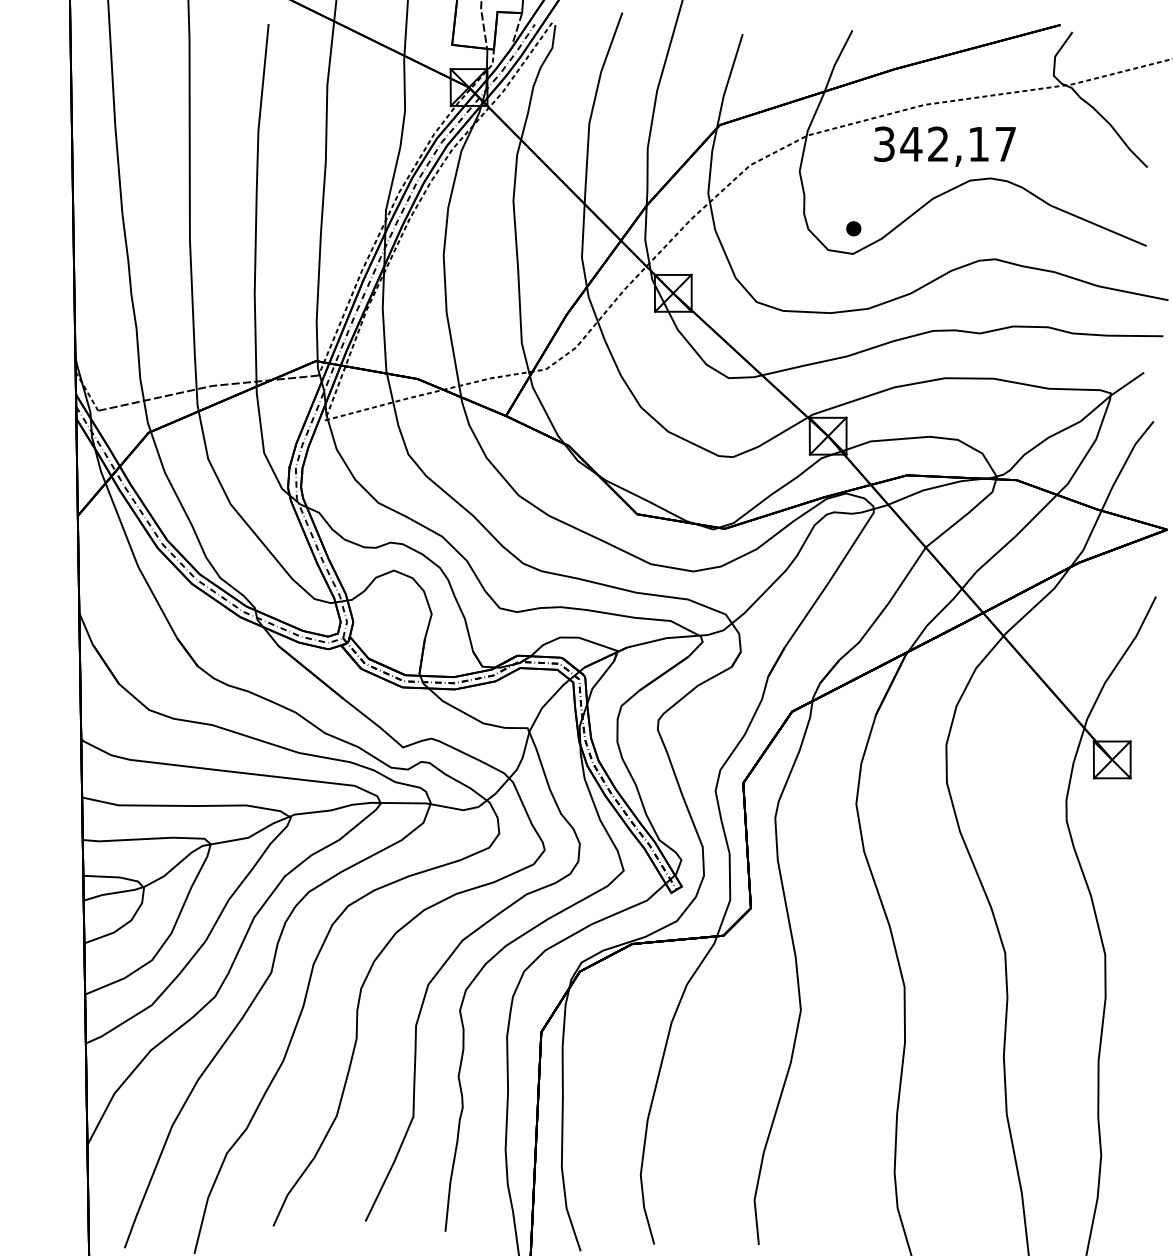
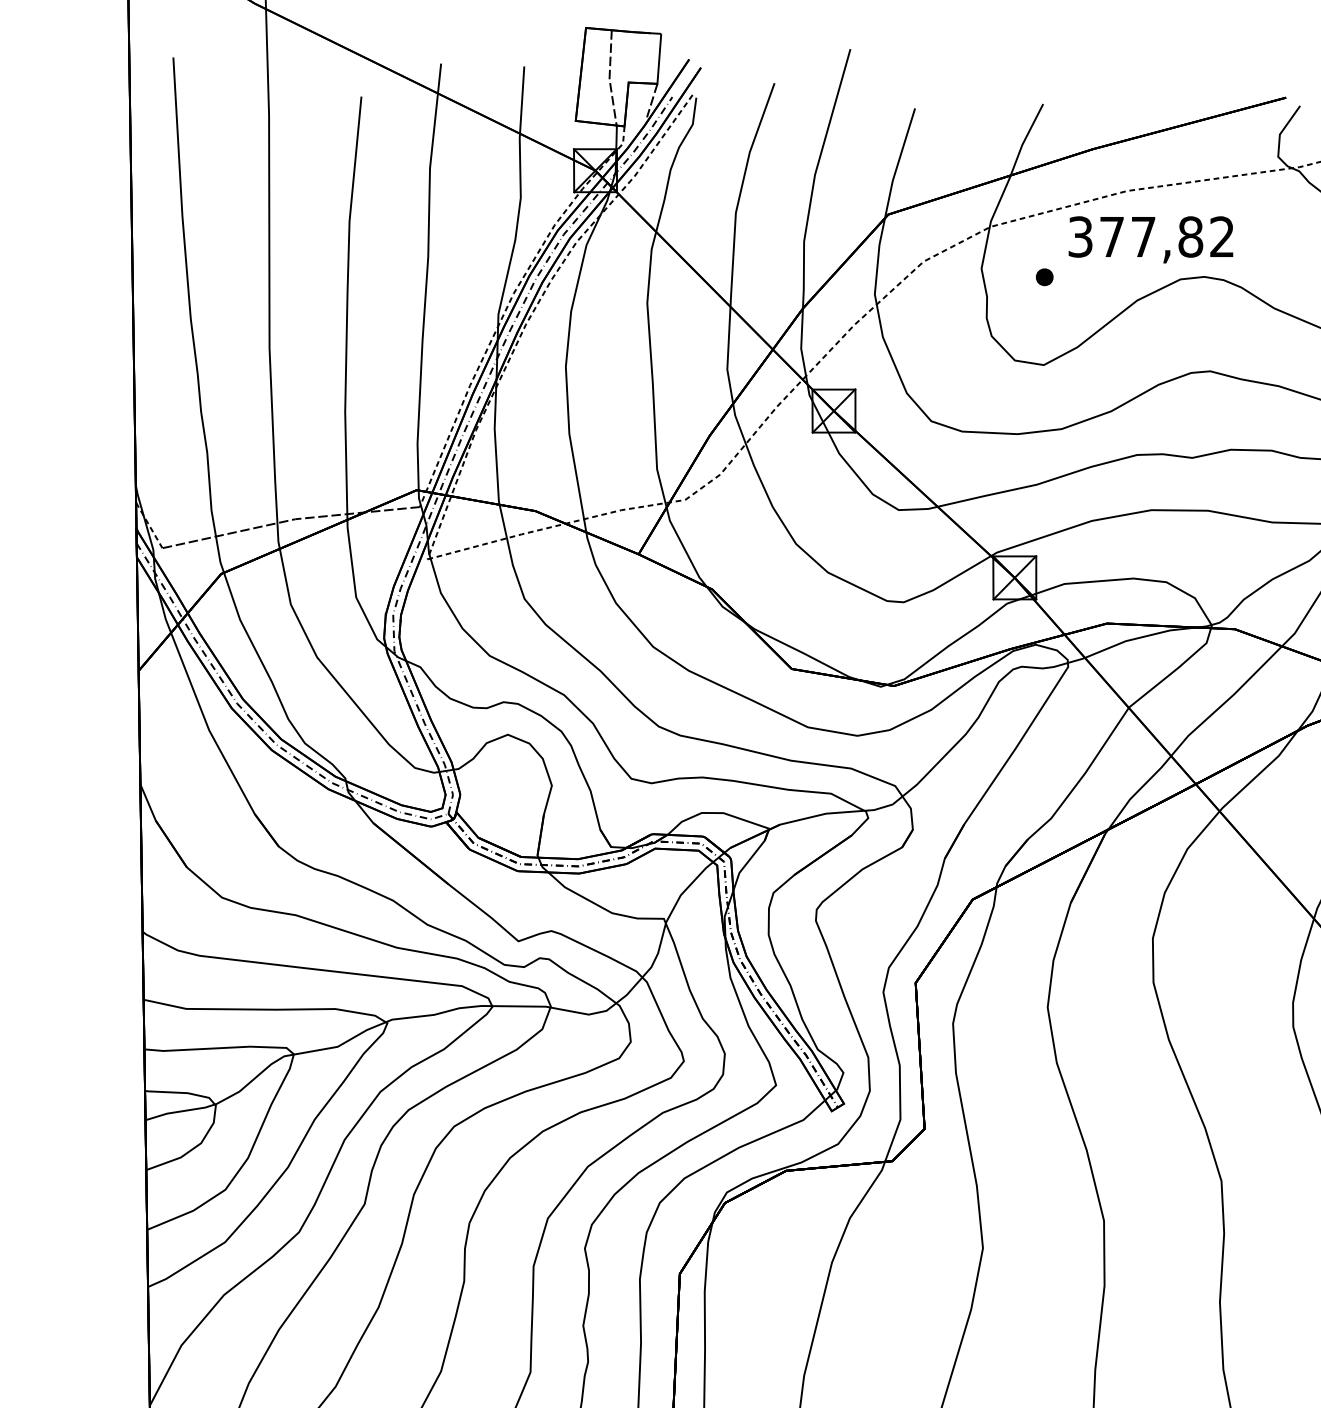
text: (957, 144) -> (1165, 237), 342,17 -> 377,82
part: (853, 228) -> (1044, 276), moved

